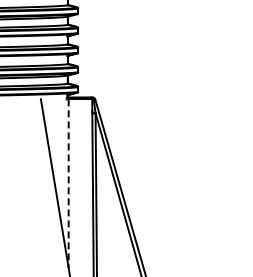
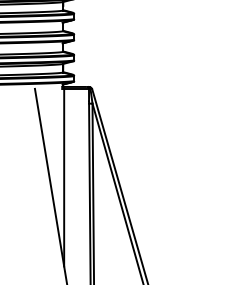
line: (68, 184) -> (64, 178), dashed -> solid

